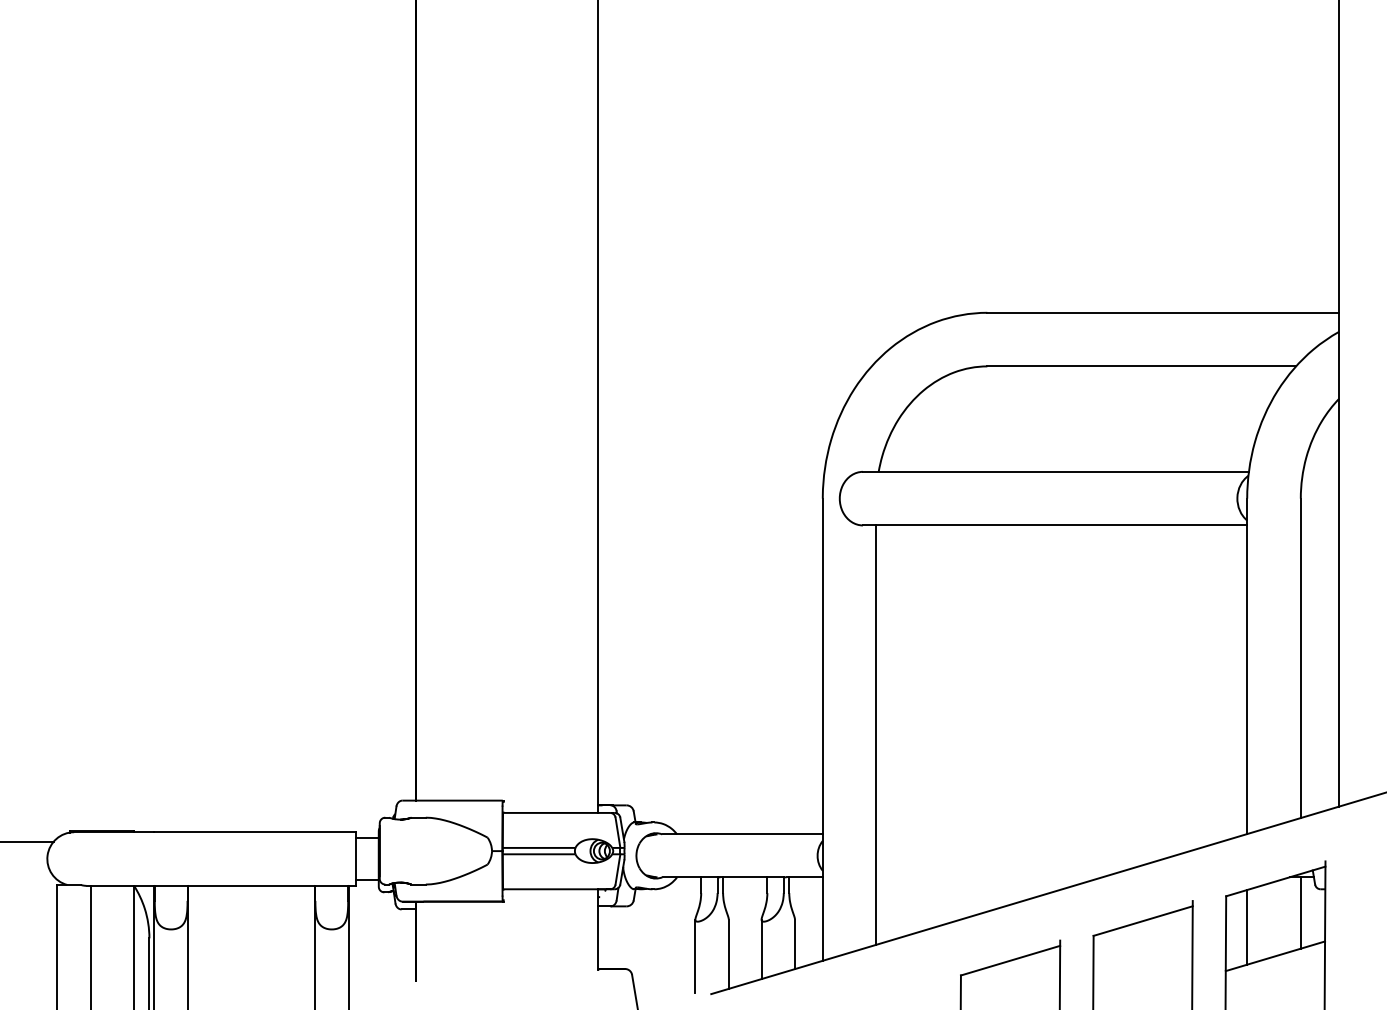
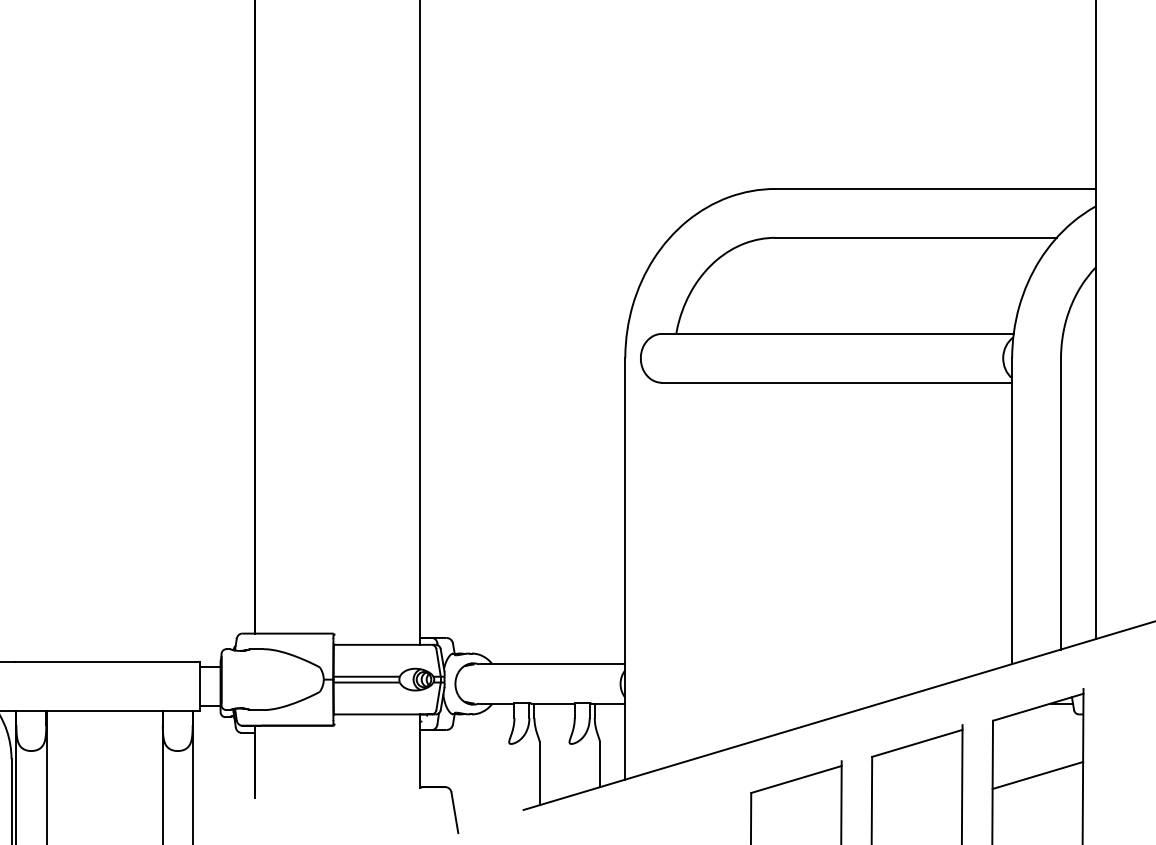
line: (876, 734) -> (674, 573), removed
line: (1300, 912) -> (1060, 735), removed
line: (1247, 927) -> (1012, 749), removed
line: (761, 949) -> (569, 769), removed
line: (695, 956) -> (509, 775), removed

